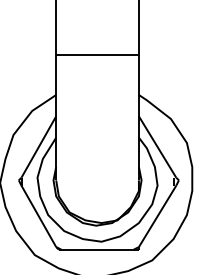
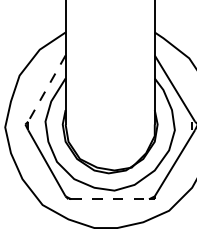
line: (38, 147) -> (46, 89), solid -> dashed
line: (98, 249) -> (111, 199), solid -> dashed

